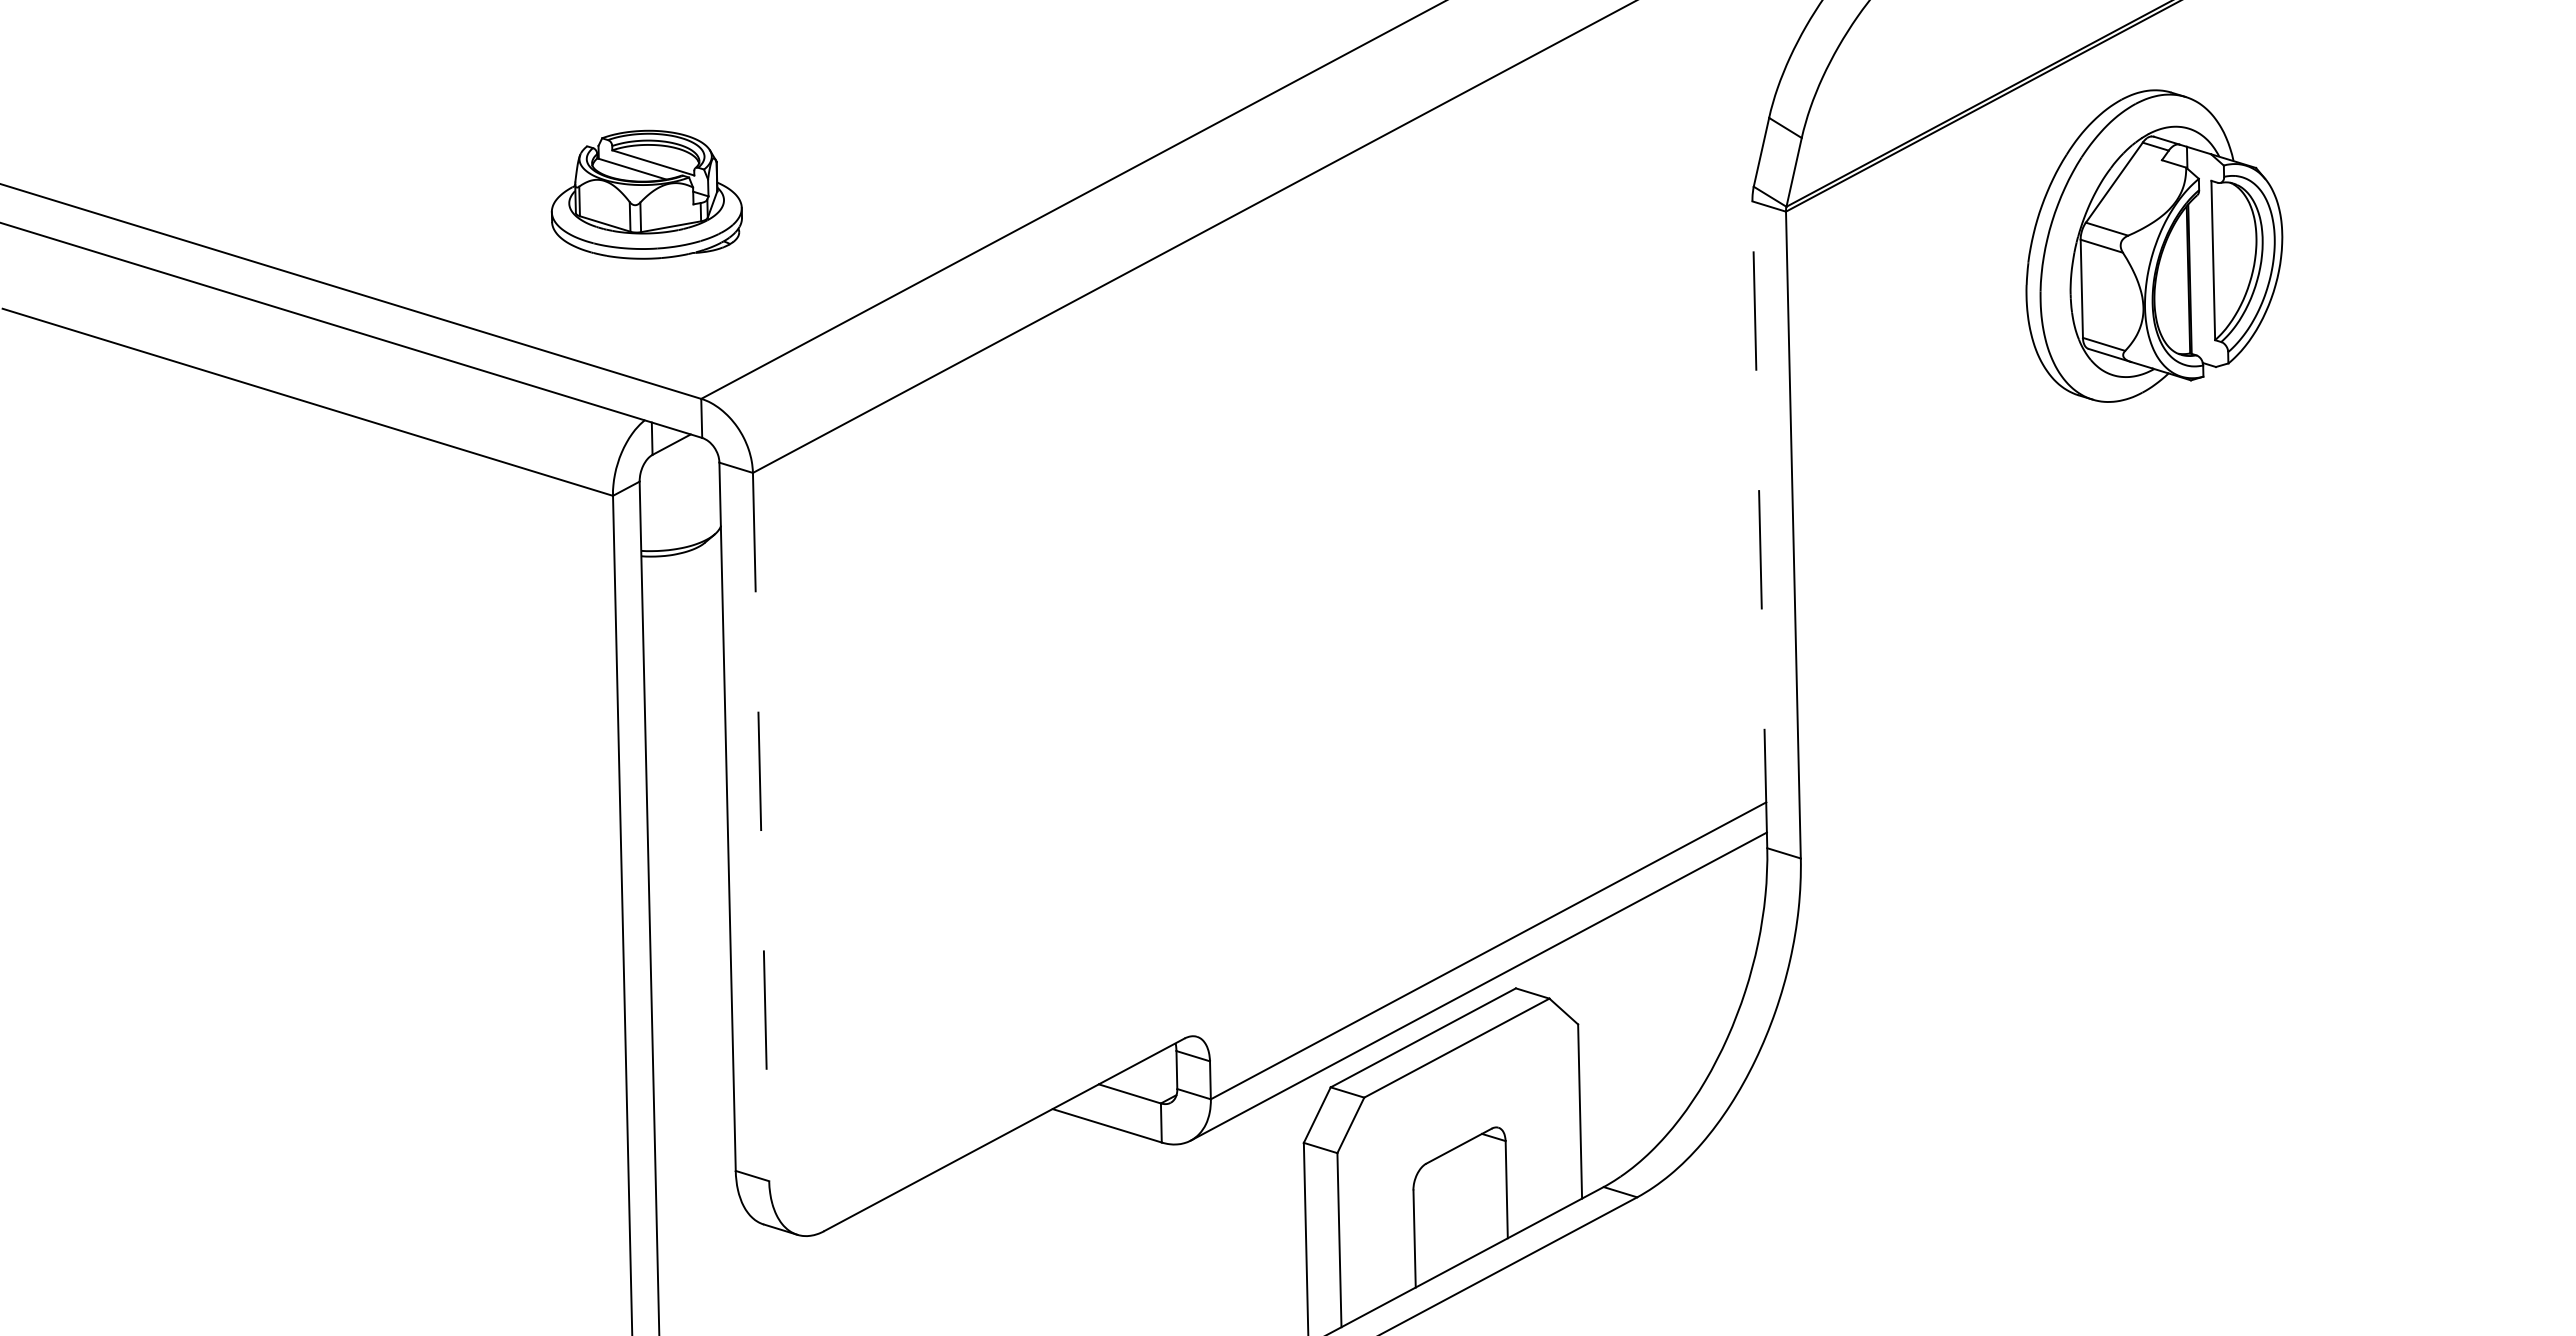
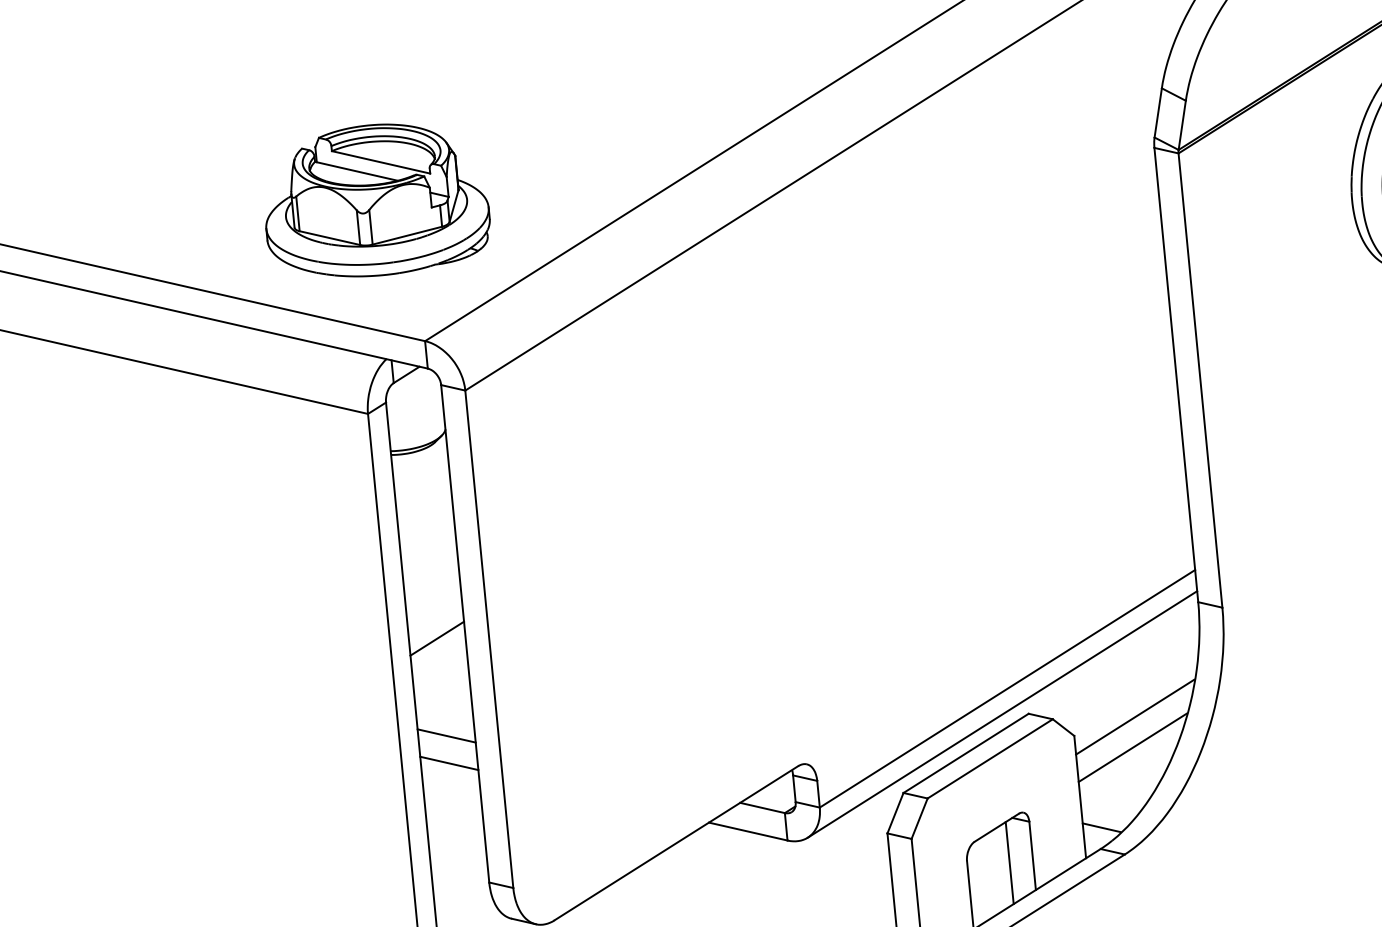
part: (646, 194) -> (376, 200), size x1.67
line: (1759, 524) -> (1176, 374), dashed -> solid
line: (687, 820) -> (437, 638), added
line: (761, 827) -> (489, 639), dashed -> solid
line: (690, 958) -> (446, 735), added
line: (691, 997) -> (449, 762), added
line: (1665, 1003) -> (1134, 716), added
line: (1659, 1046) -> (1132, 747), added
line: (1607, 1156) -> (1101, 827), added
line: (1473, 1197) -> (1009, 863), added

